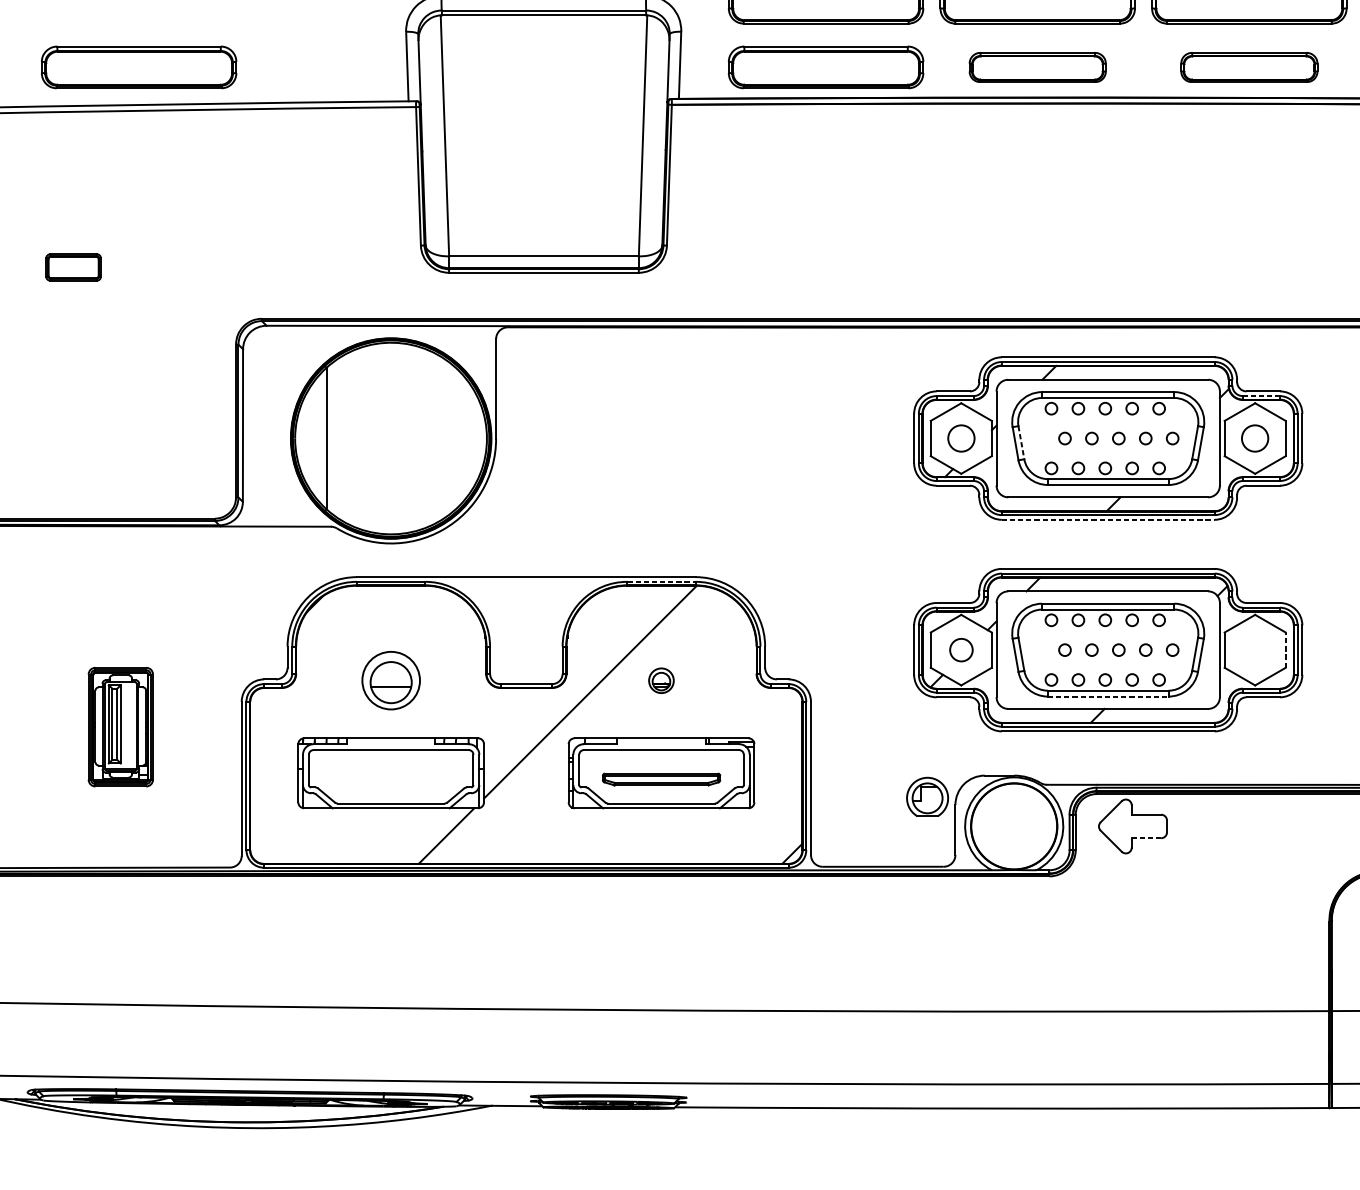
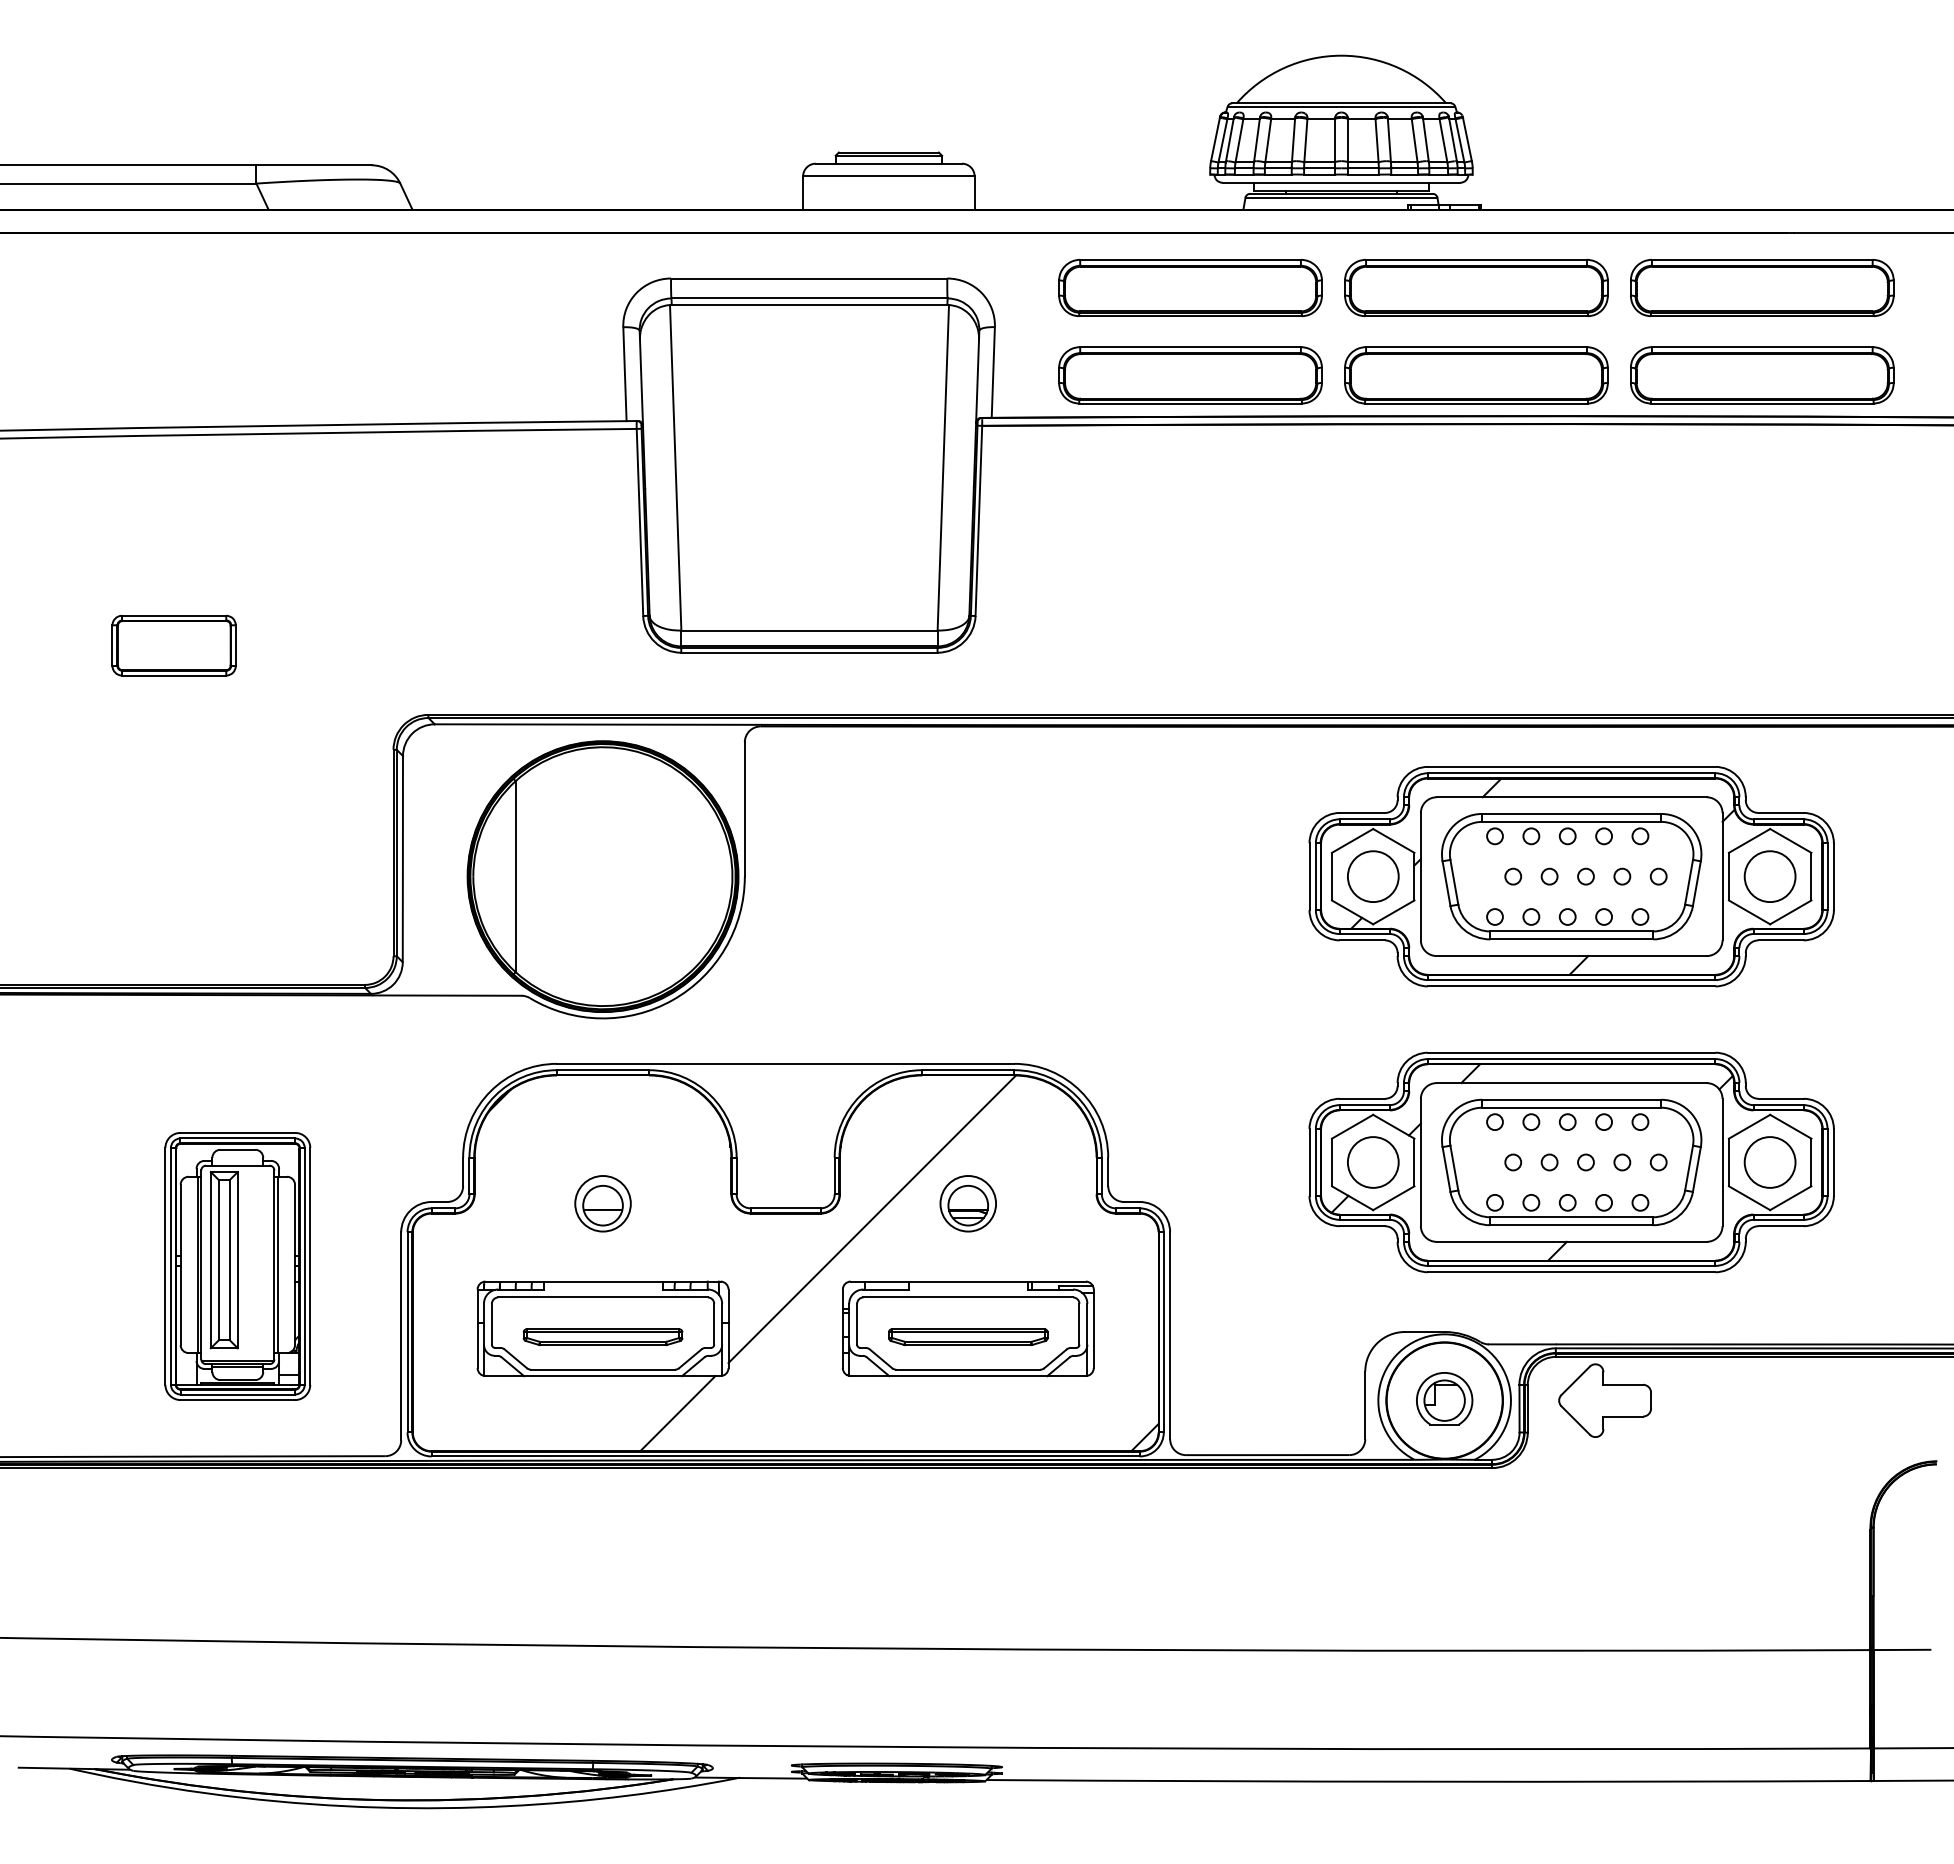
part: (139, 67) -> (262, 375), removed
part: (1037, 67) -> (1476, 375), size x1.43
part: (1249, 67) -> (1762, 375), size x1.43
part: (73, 267) -> (173, 645), size x1.67
line: (1262, 396) -> (1779, 819), dashed -> solid
circle: (961, 438) -> (1373, 876), size x1.43
circle: (1254, 438) -> (1769, 876), size x1.43
line: (1021, 442) -> (1454, 882), dashed -> solid
line: (1108, 519) -> (1571, 986), dashed -> solid
line: (661, 582) -> (968, 1070), dashed -> solid
circle: (961, 650) -> (1373, 1162), size x1.67
circle: (1254, 650) -> (1769, 1162), added
line: (1285, 650) -> (1811, 1162), dashed -> solid
part: (390, 680) -> (602, 1203), size x0.71
part: (660, 680) -> (967, 1203), size x1.67
line: (1108, 696) -> (1571, 1225), dashed -> solid
part: (120, 727) -> (237, 1266), size x1.67
part: (390, 779) -> (602, 1337), added
part: (927, 796) -> (1444, 1398), moved
line: (1146, 838) -> (1623, 1416), dashed -> solid

